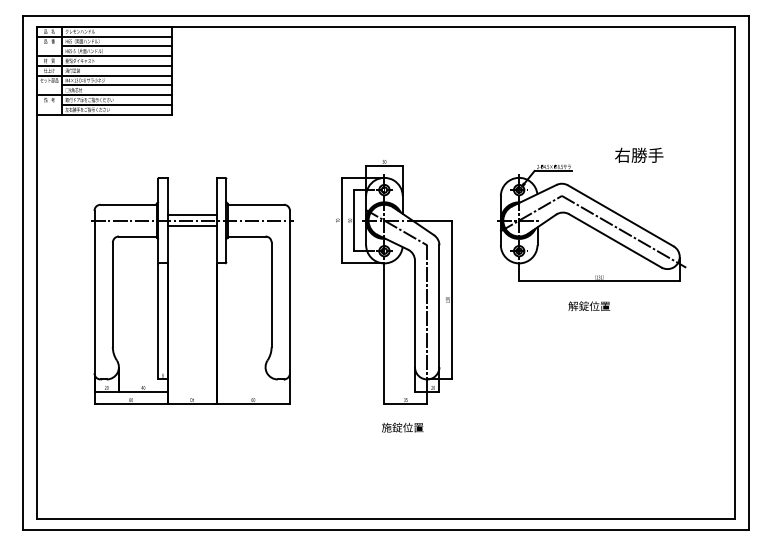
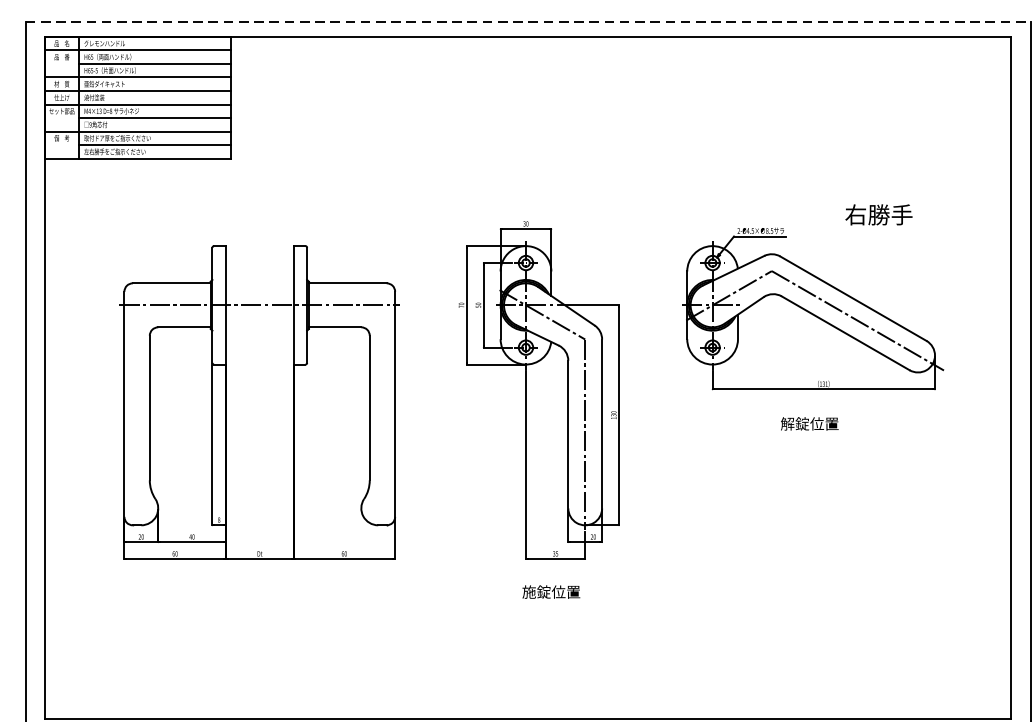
line: (386, 16) -> (528, 22), solid -> dashed
line: (191, 215) -> (258, 298), removed
line: (191, 226) -> (258, 313), removed

